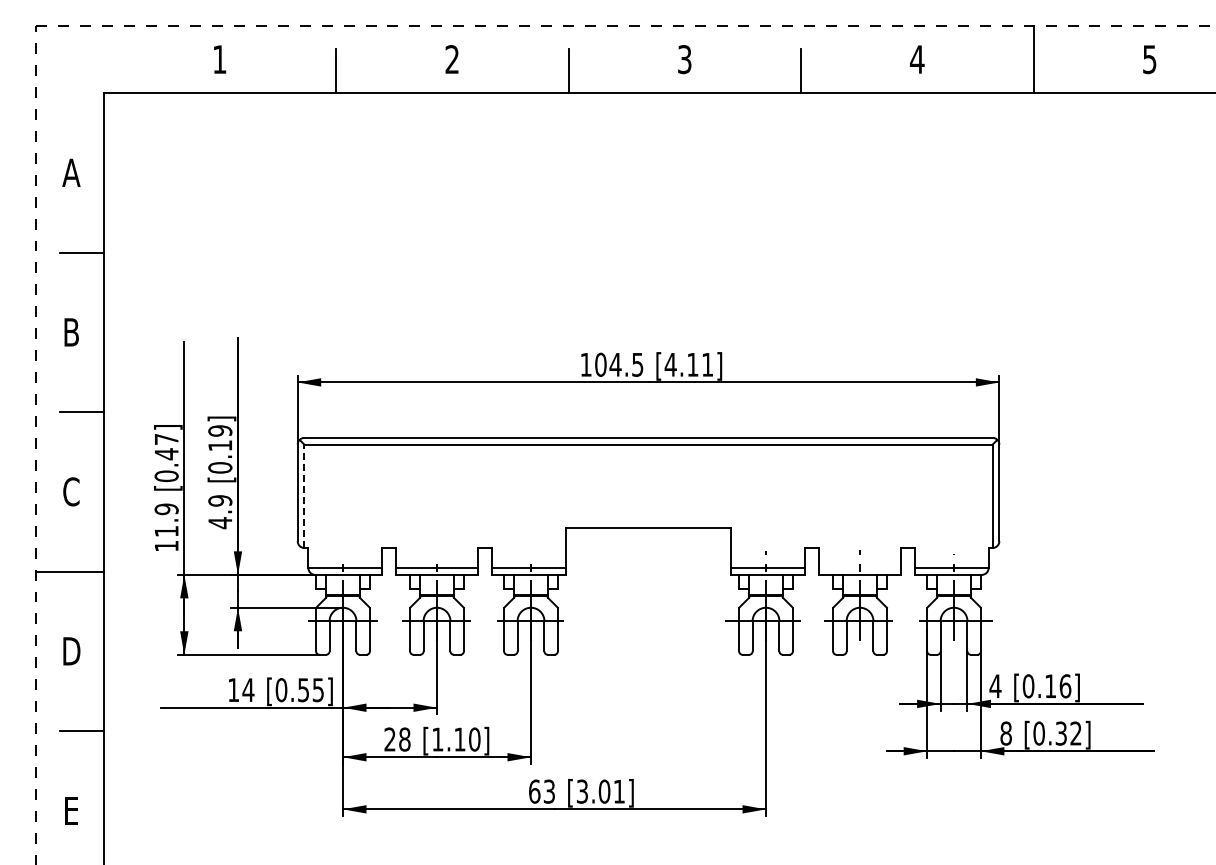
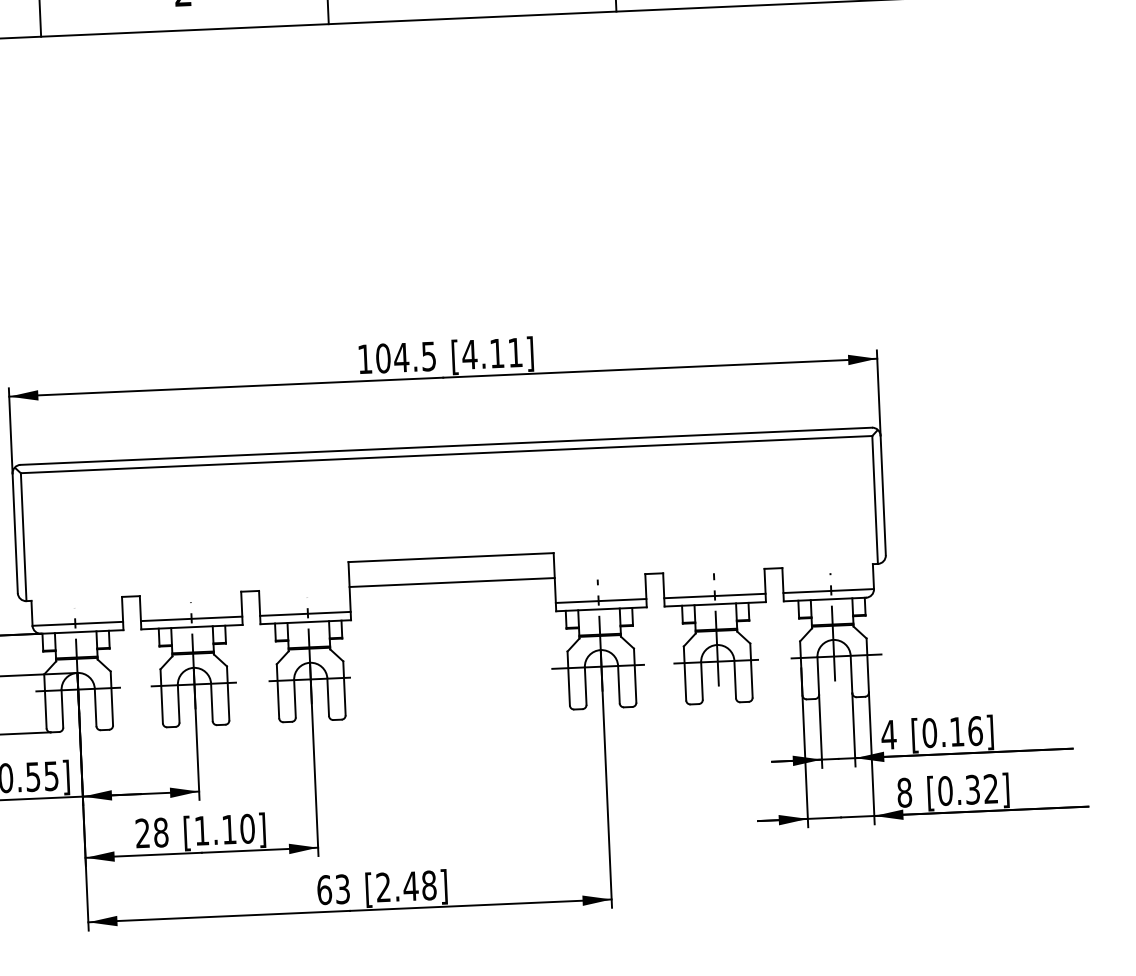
line: (304, 496) -> (23, 537), dashed -> solid
line: (648, 548) -> (452, 583), added
line: (860, 568) -> (715, 596), added
text: (601, 791) -> (407, 886), [3.01] -> [2.48]

